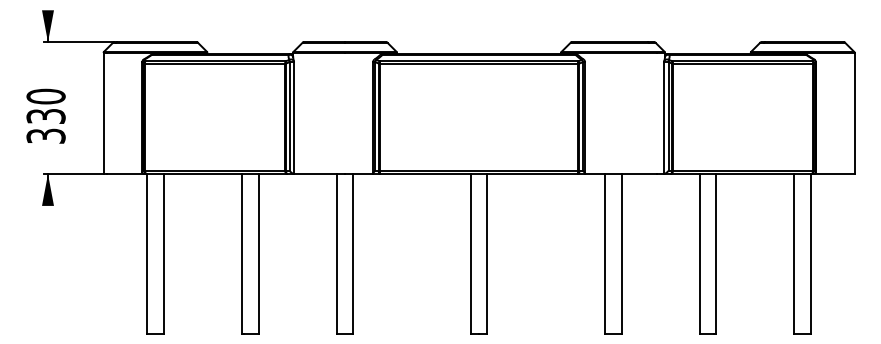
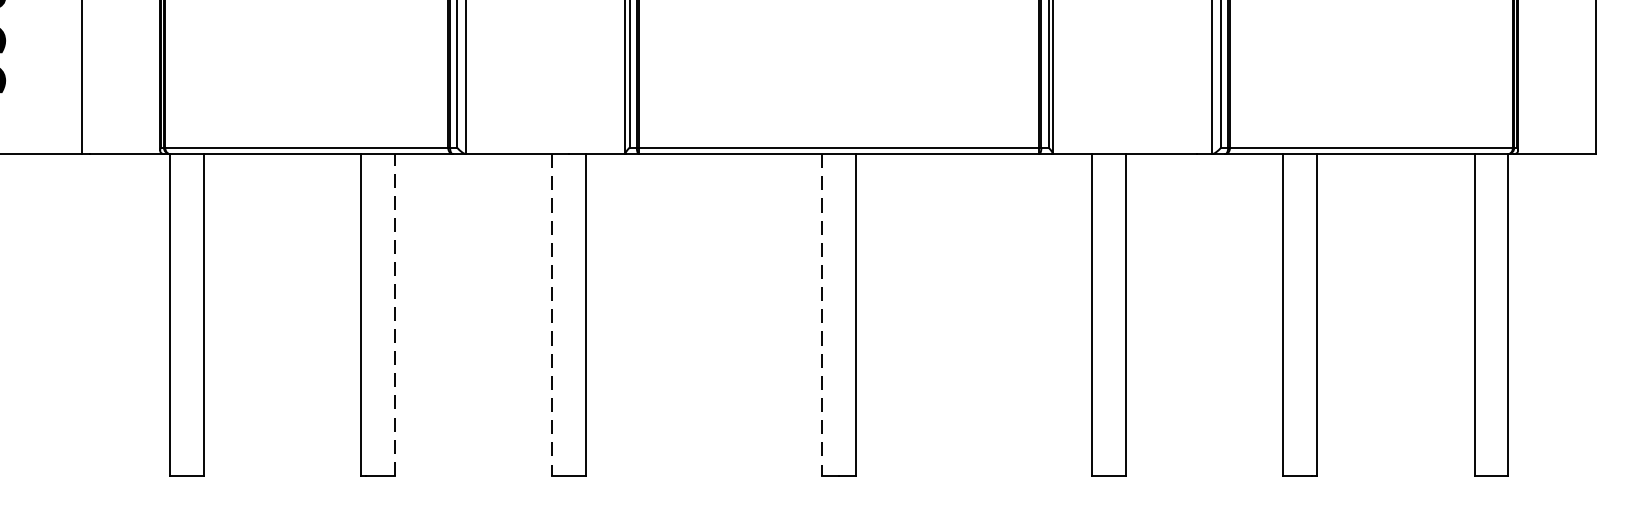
line: (258, 253) -> (394, 314), solid -> dashed
line: (336, 253) -> (551, 314), solid -> dashed
line: (470, 253) -> (821, 314), solid -> dashed

